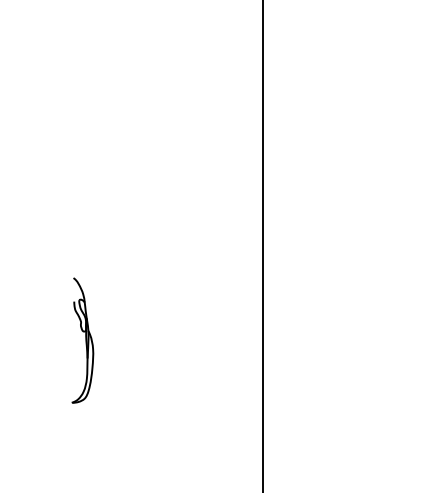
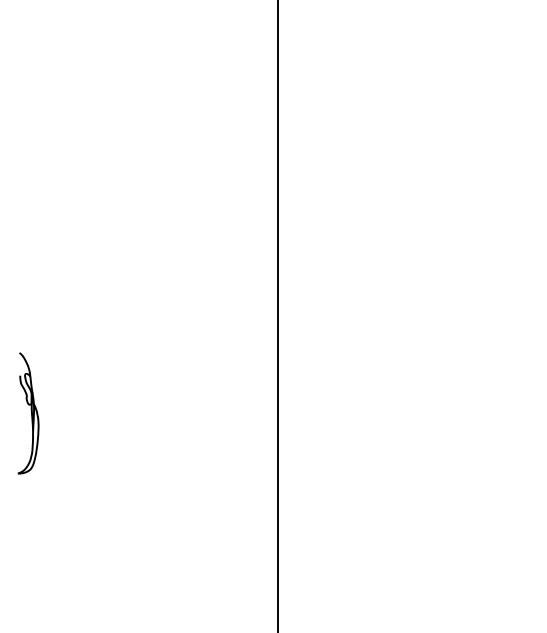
part: (82, 340) -> (27, 413), size x0.7

